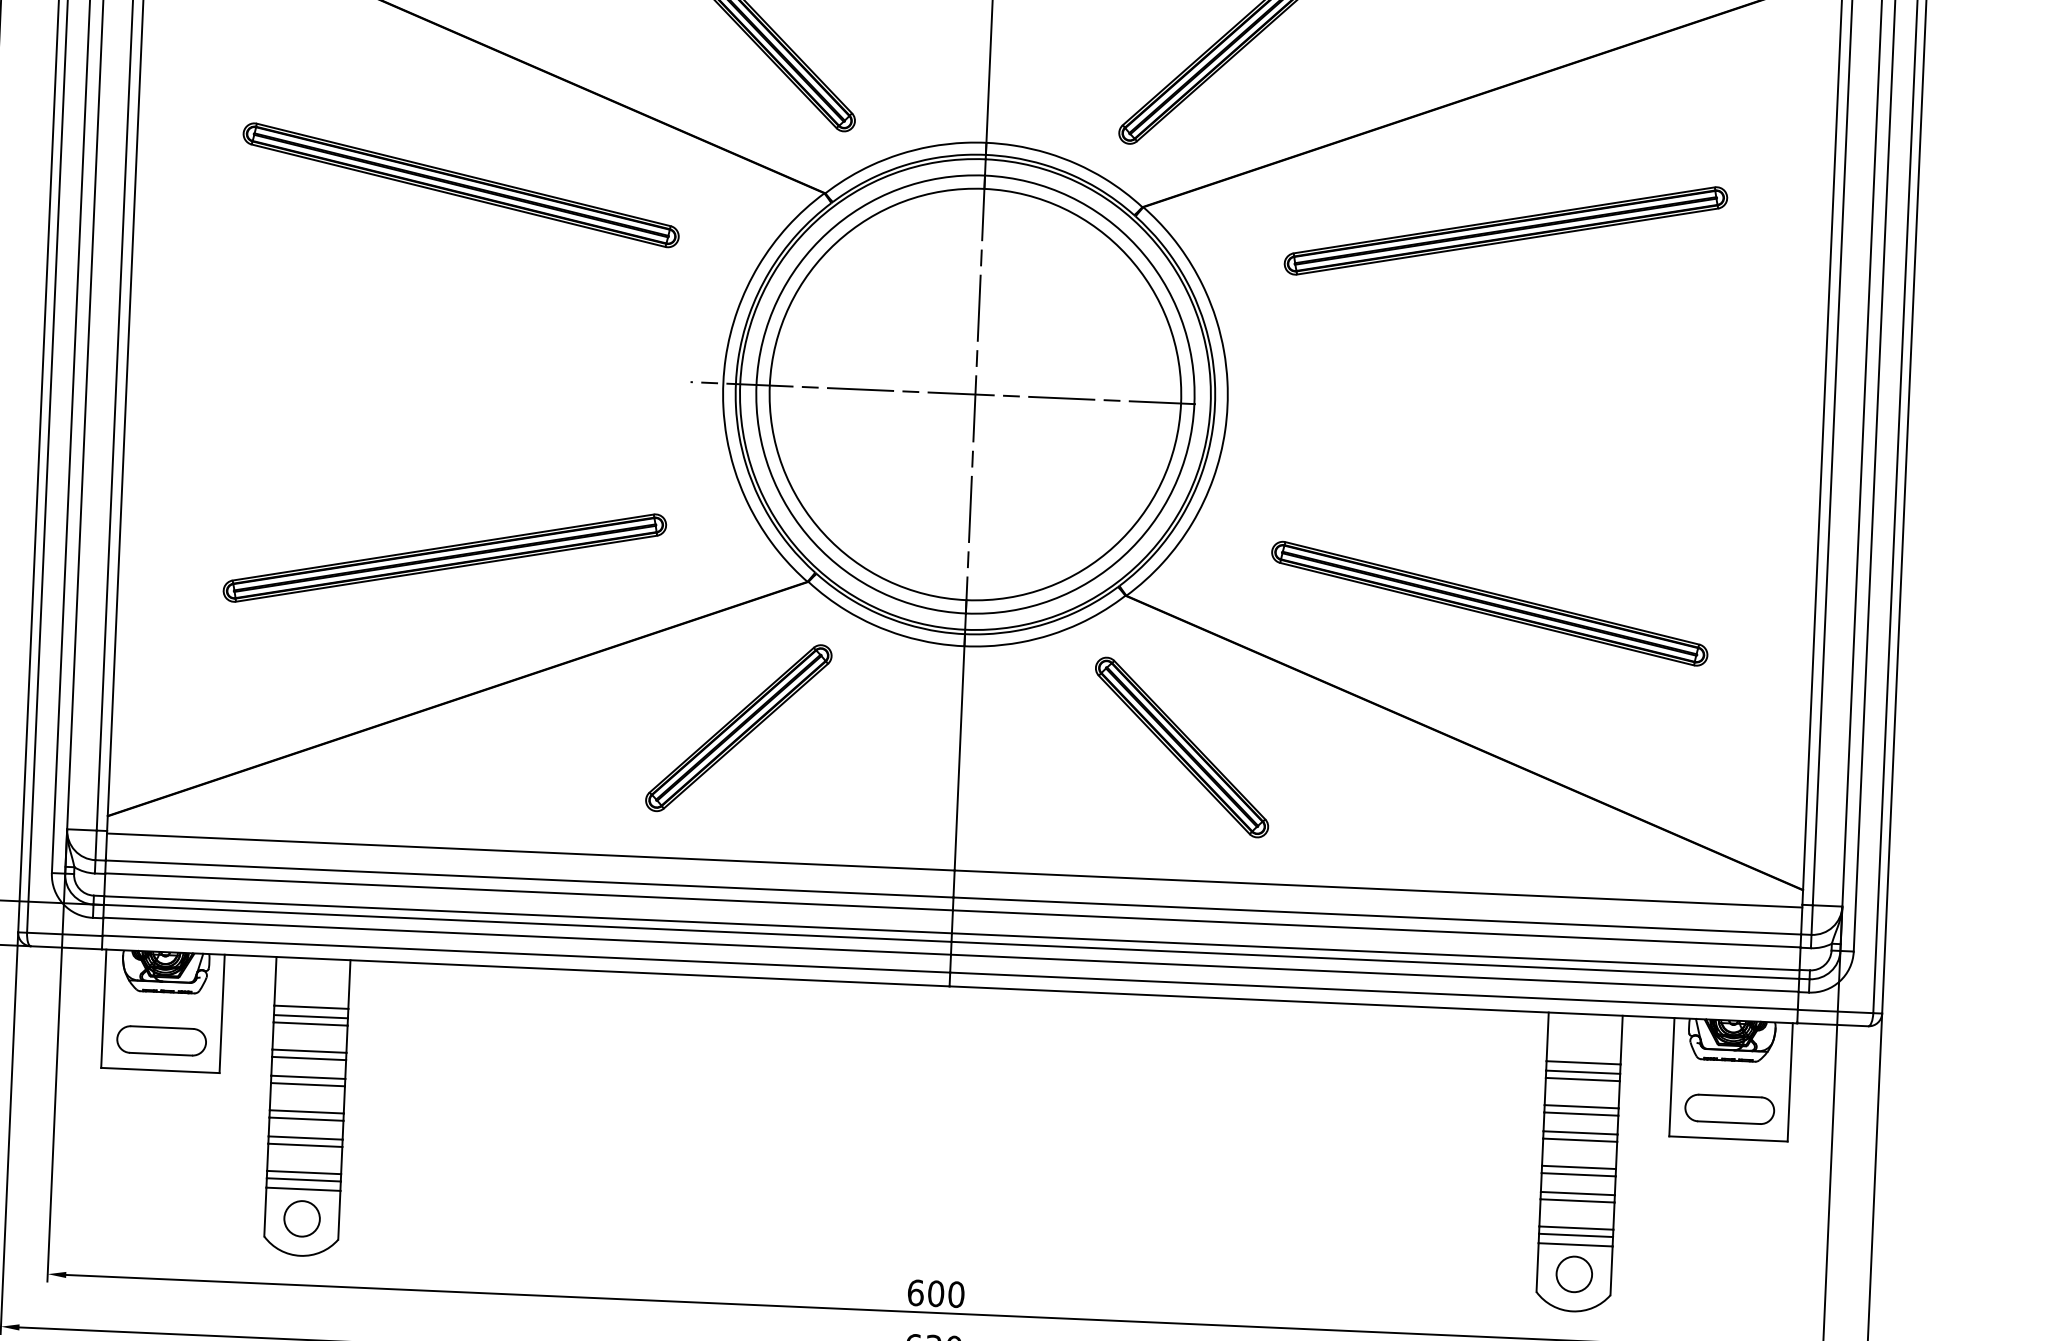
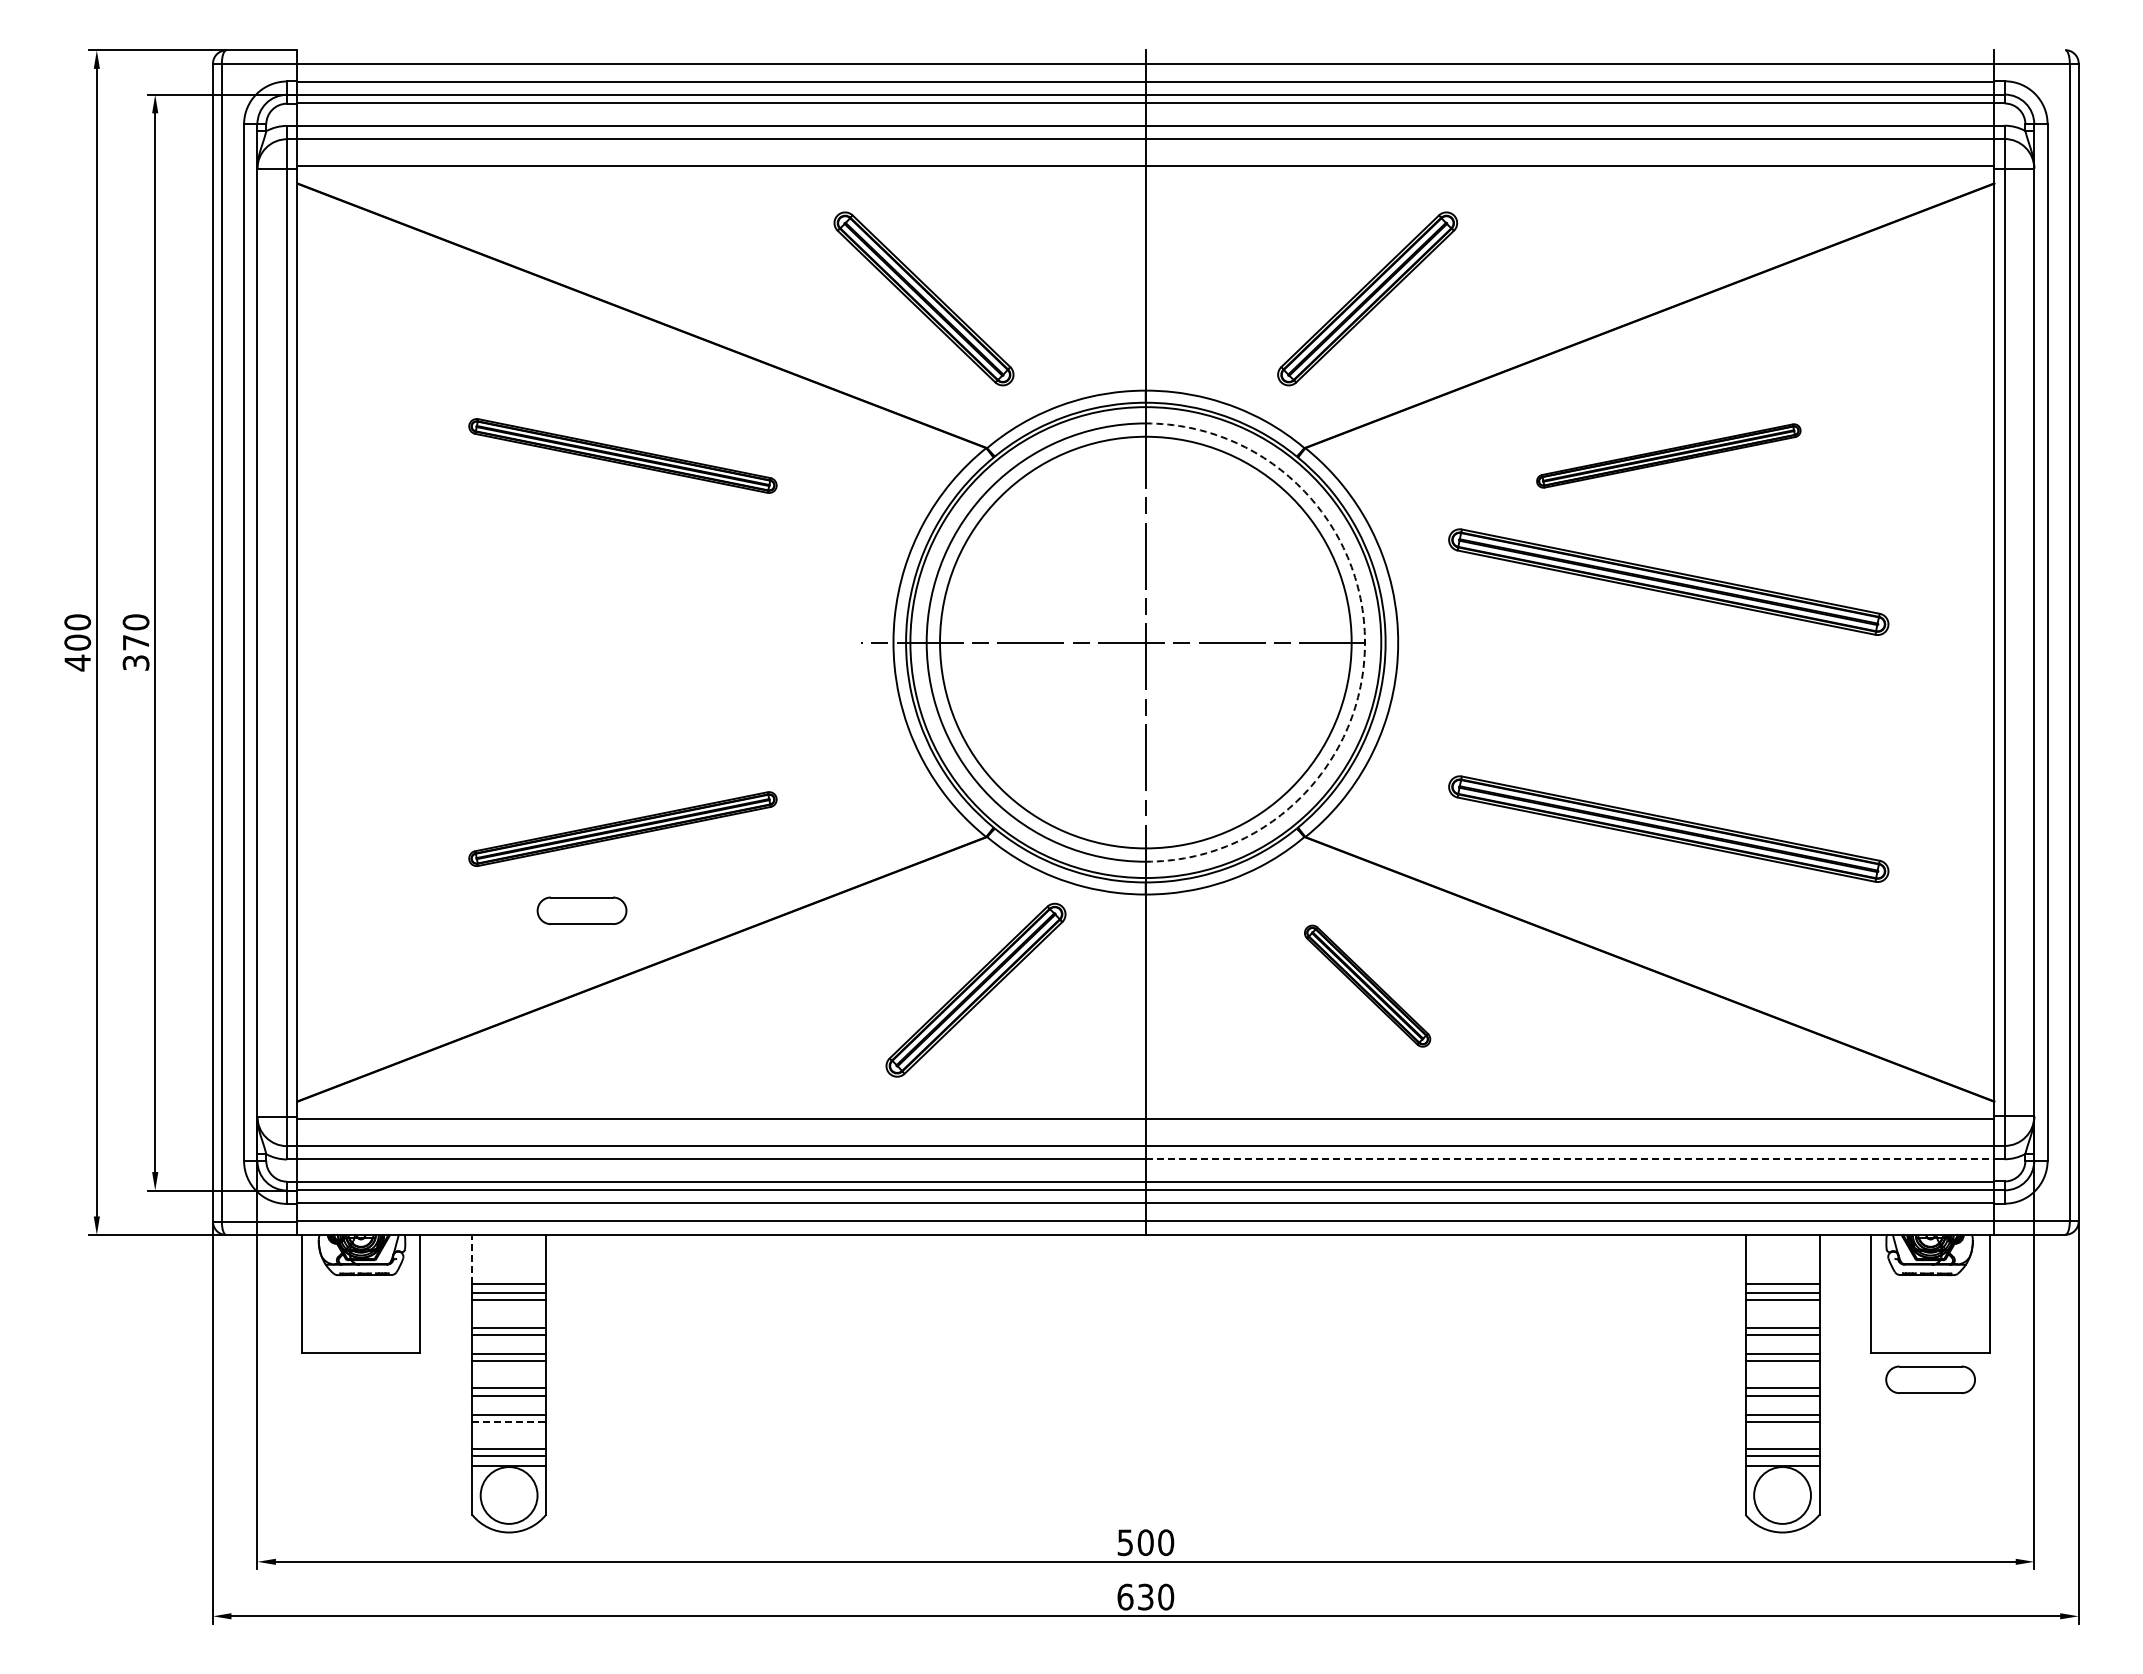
part: (460, 184) -> (622, 455), size x0.7
part: (1505, 230) -> (1668, 455), size x0.6
part: (1500, 356) -> (1668, 581), added
arc: (1193, 403) -> (1364, 642), solid -> dashed
part: (444, 557) -> (622, 828), size x0.7
part: (738, 727) -> (975, 989), moved
part: (1181, 746) -> (1367, 985), size x0.7
line: (1377, 928) -> (1570, 1158), solid -> dashed
line: (275, 980) -> (472, 1258), solid -> dashed
part: (161, 1040) -> (581, 910), moved
part: (1729, 1109) -> (1930, 1379), moved
line: (305, 1144) -> (509, 1421), solid -> dashed
circle: (301, 1218) -> (508, 1495), size x1.6
circle: (1574, 1274) -> (1782, 1495), size x1.6
text: (915, 1292) -> (1125, 1542), 600 -> 500

